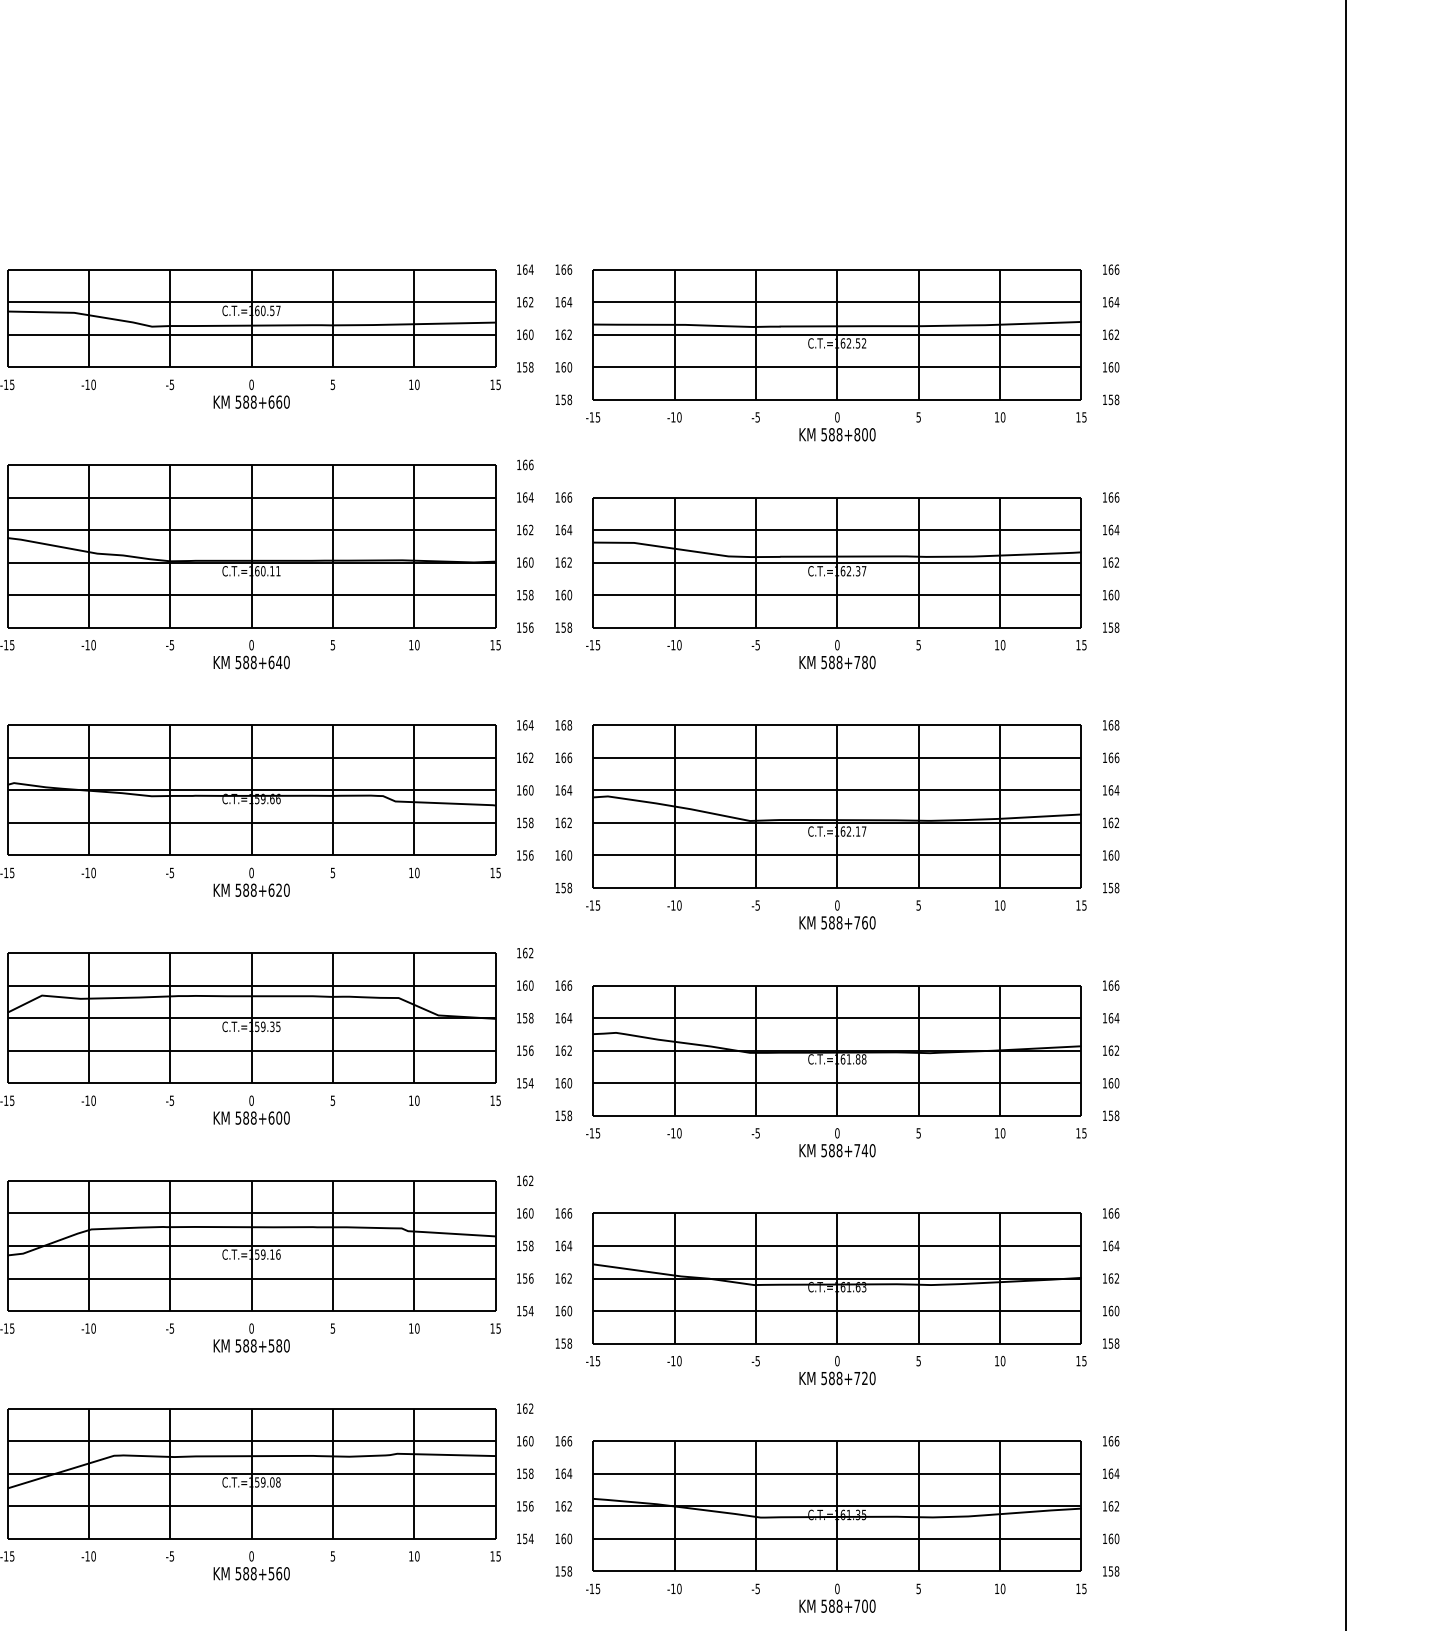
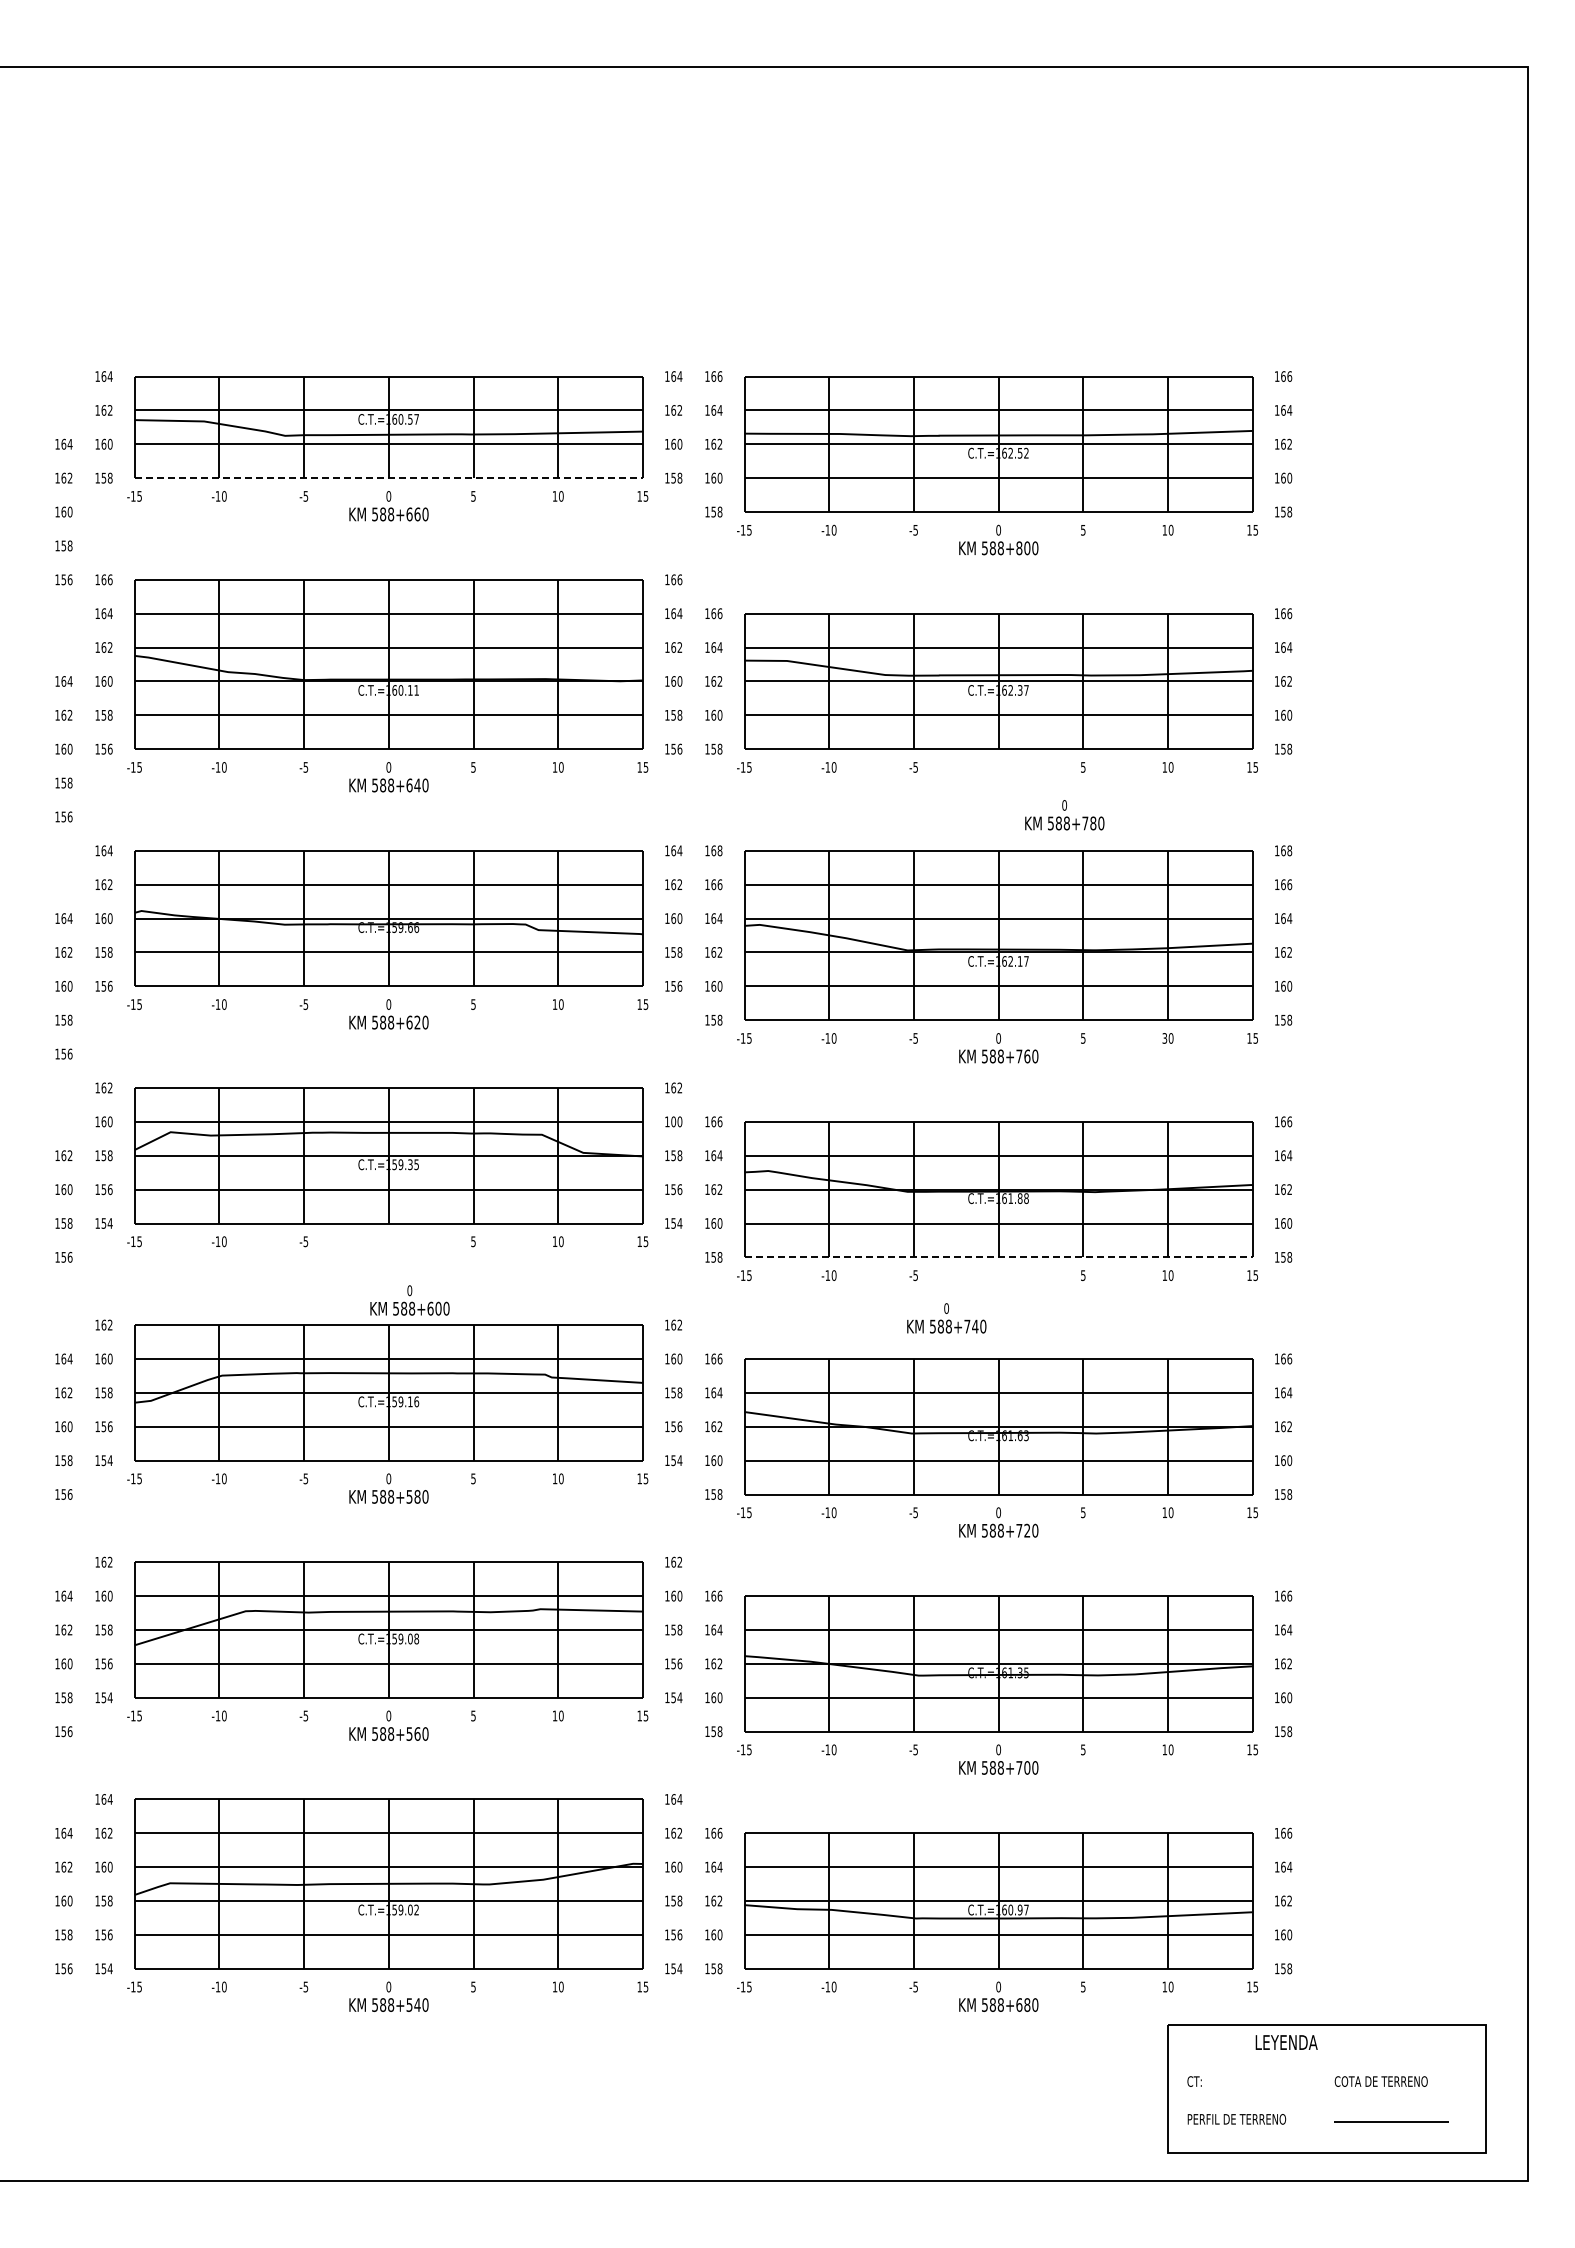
line: (252, 367) -> (389, 478), solid -> dashed
text: (837, 654) -> (1064, 815), moved
text: (996, 905) -> (1164, 1038), 10 -> 30
text: (525, 985) -> (673, 1121), 160 -> 100
text: (251, 1110) -> (409, 1300), moved
line: (838, 1115) -> (999, 1257), solid -> dashed
text: (837, 1142) -> (946, 1318), moved

